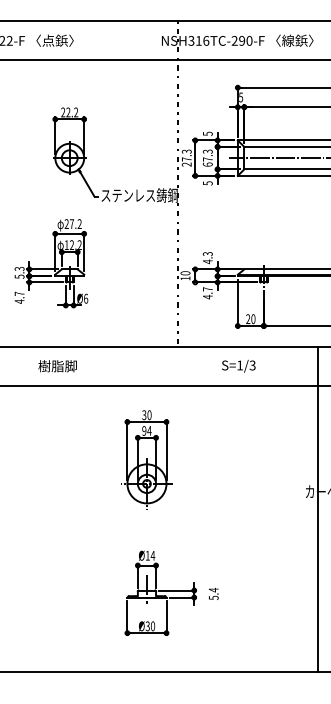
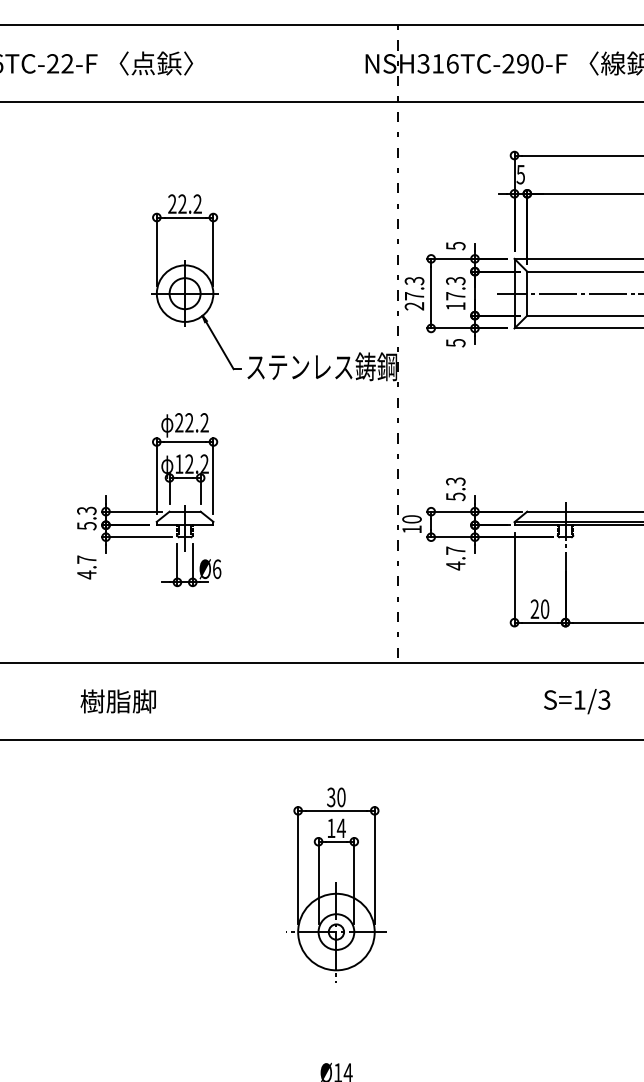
text: (207, 164) -> (455, 306), 67.3 -> 17.3
text: (71, 223) -> (188, 421), 27.2 -> 22.2
text: (207, 261) -> (455, 496), 4.3 -> 5.3
text: (238, 365) -> (576, 700), moved
text: (57, 366) -> (117, 701), moved
text: (144, 430) -> (331, 827), 94 -> 14

